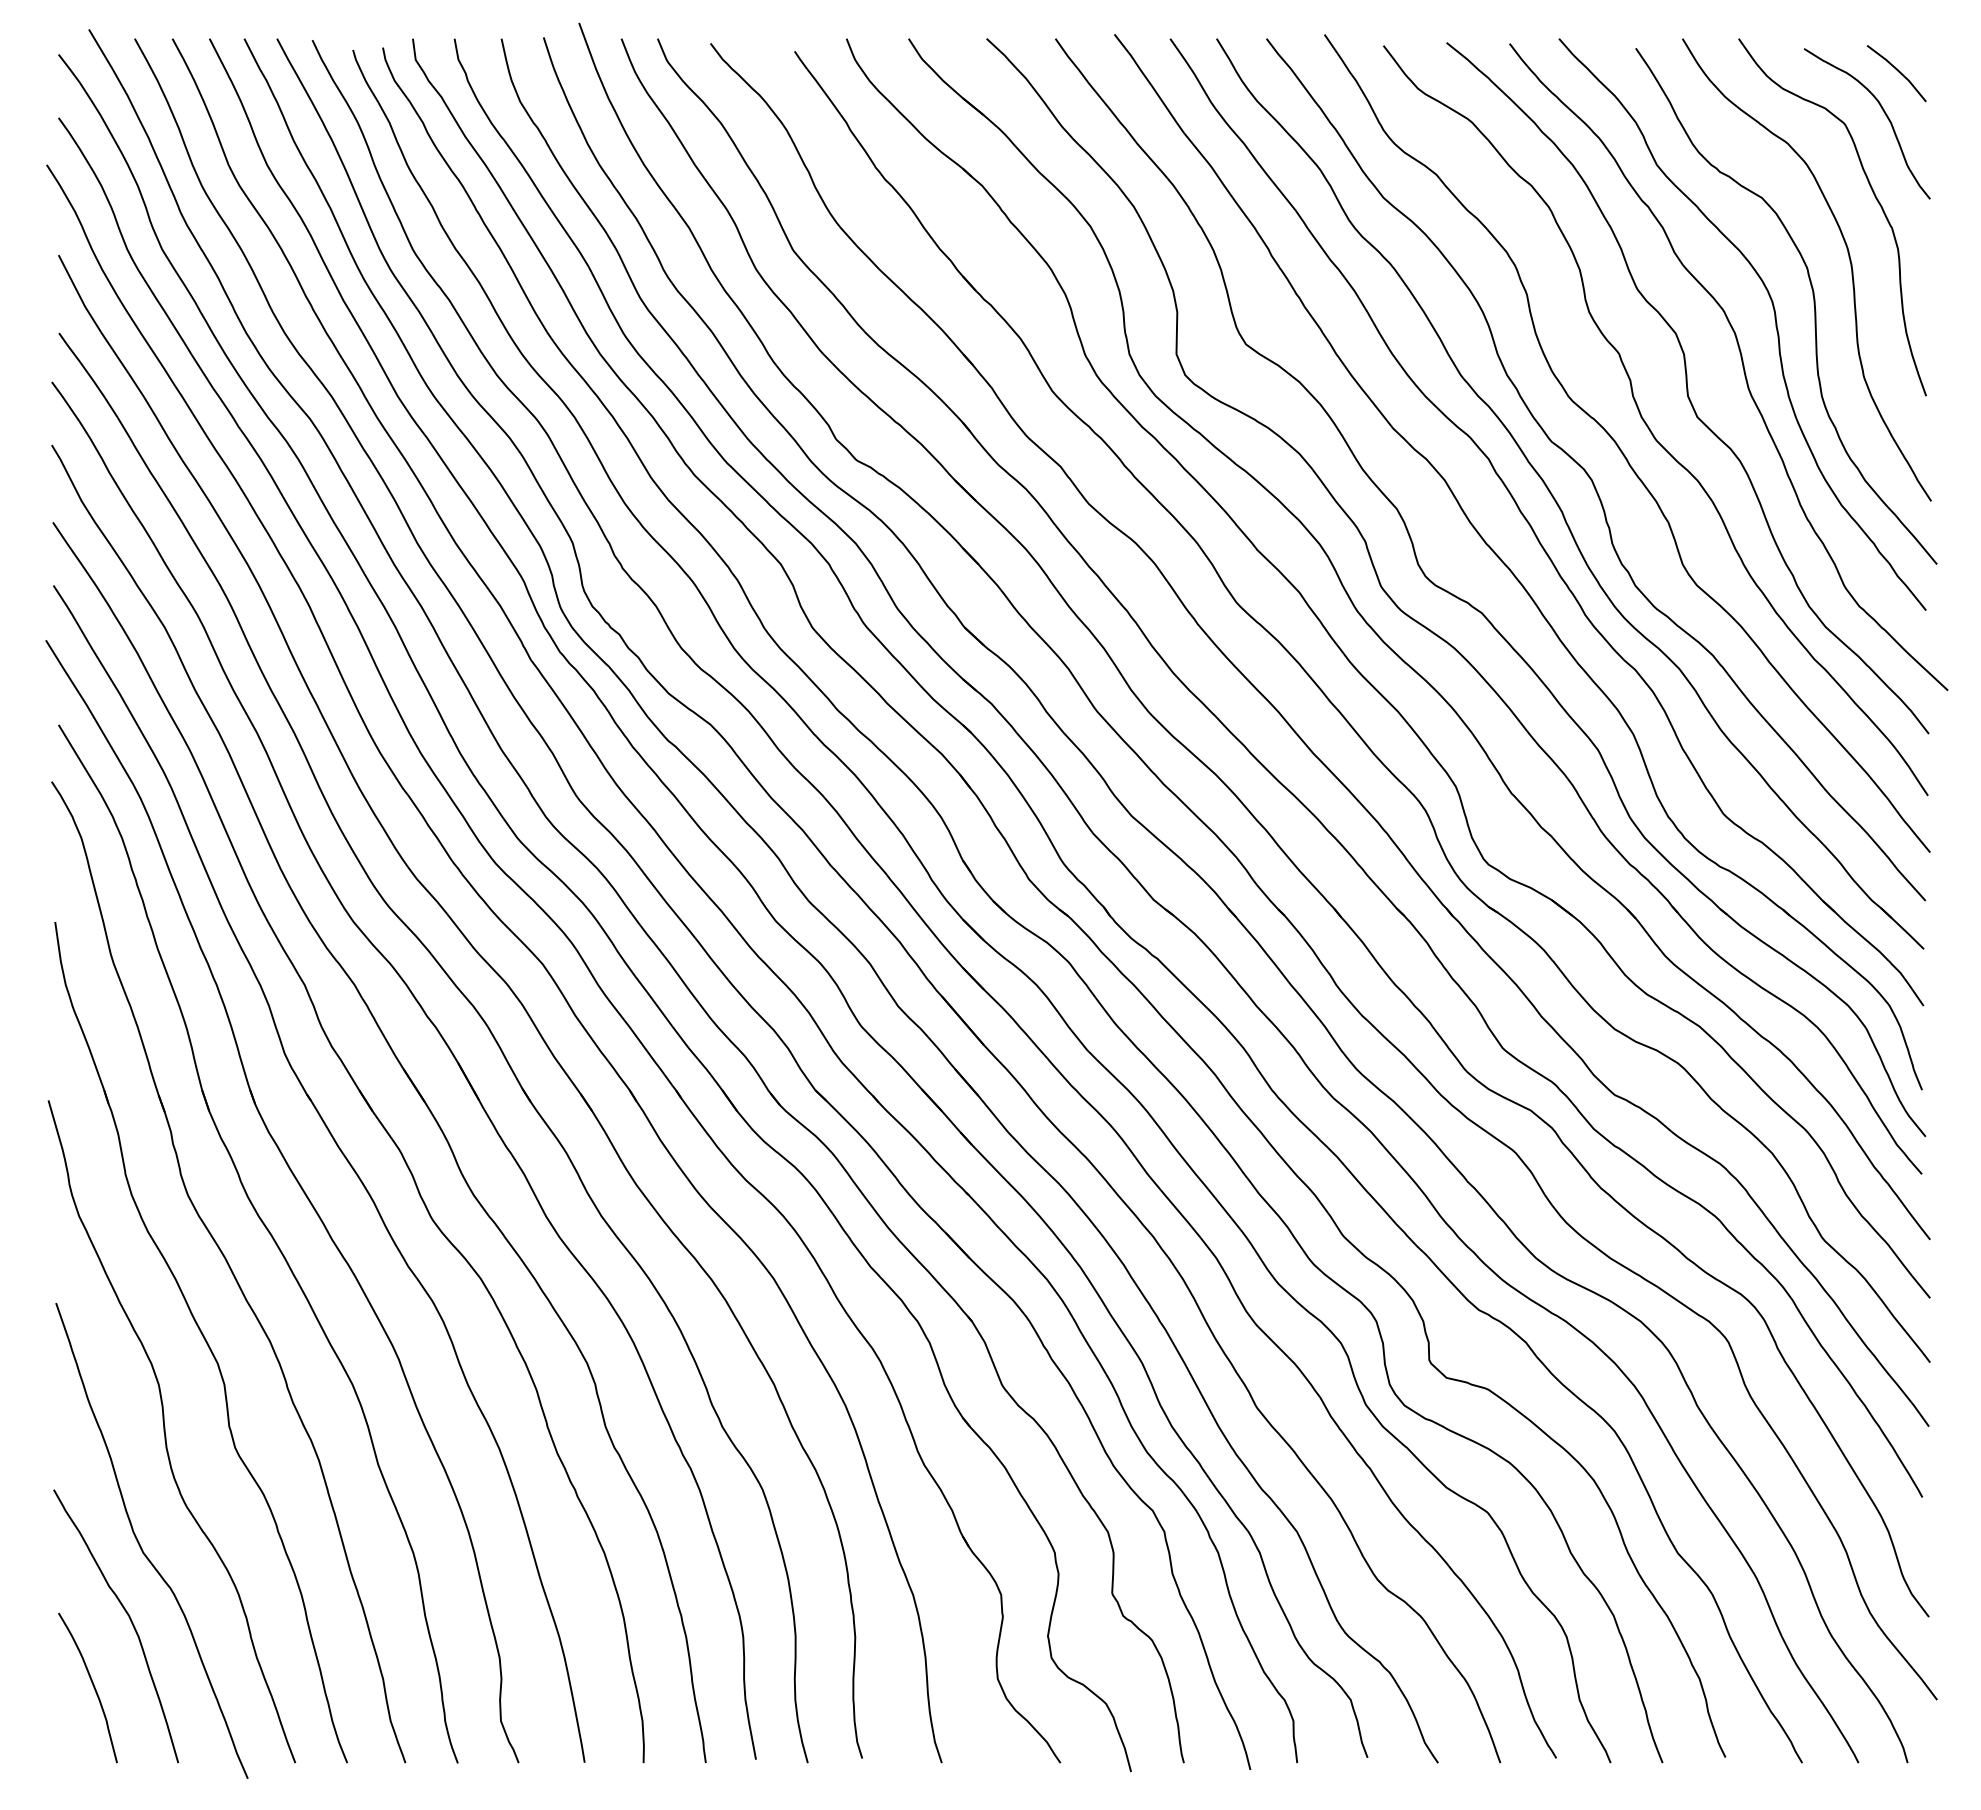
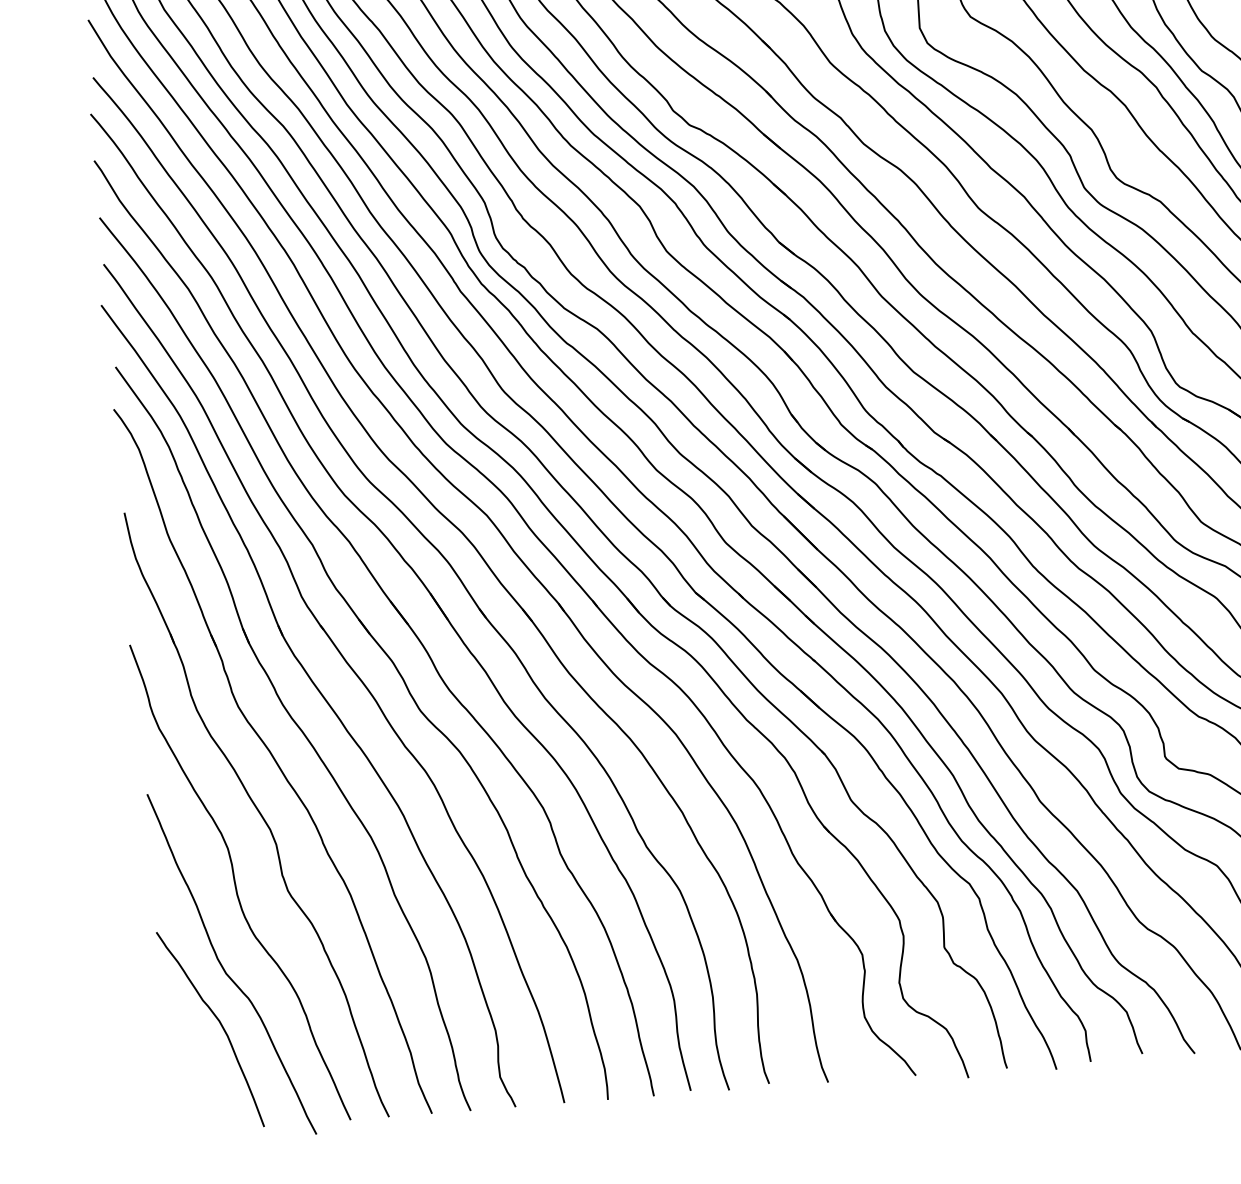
curve: (92, 1685) -> (196, 1074), removed

